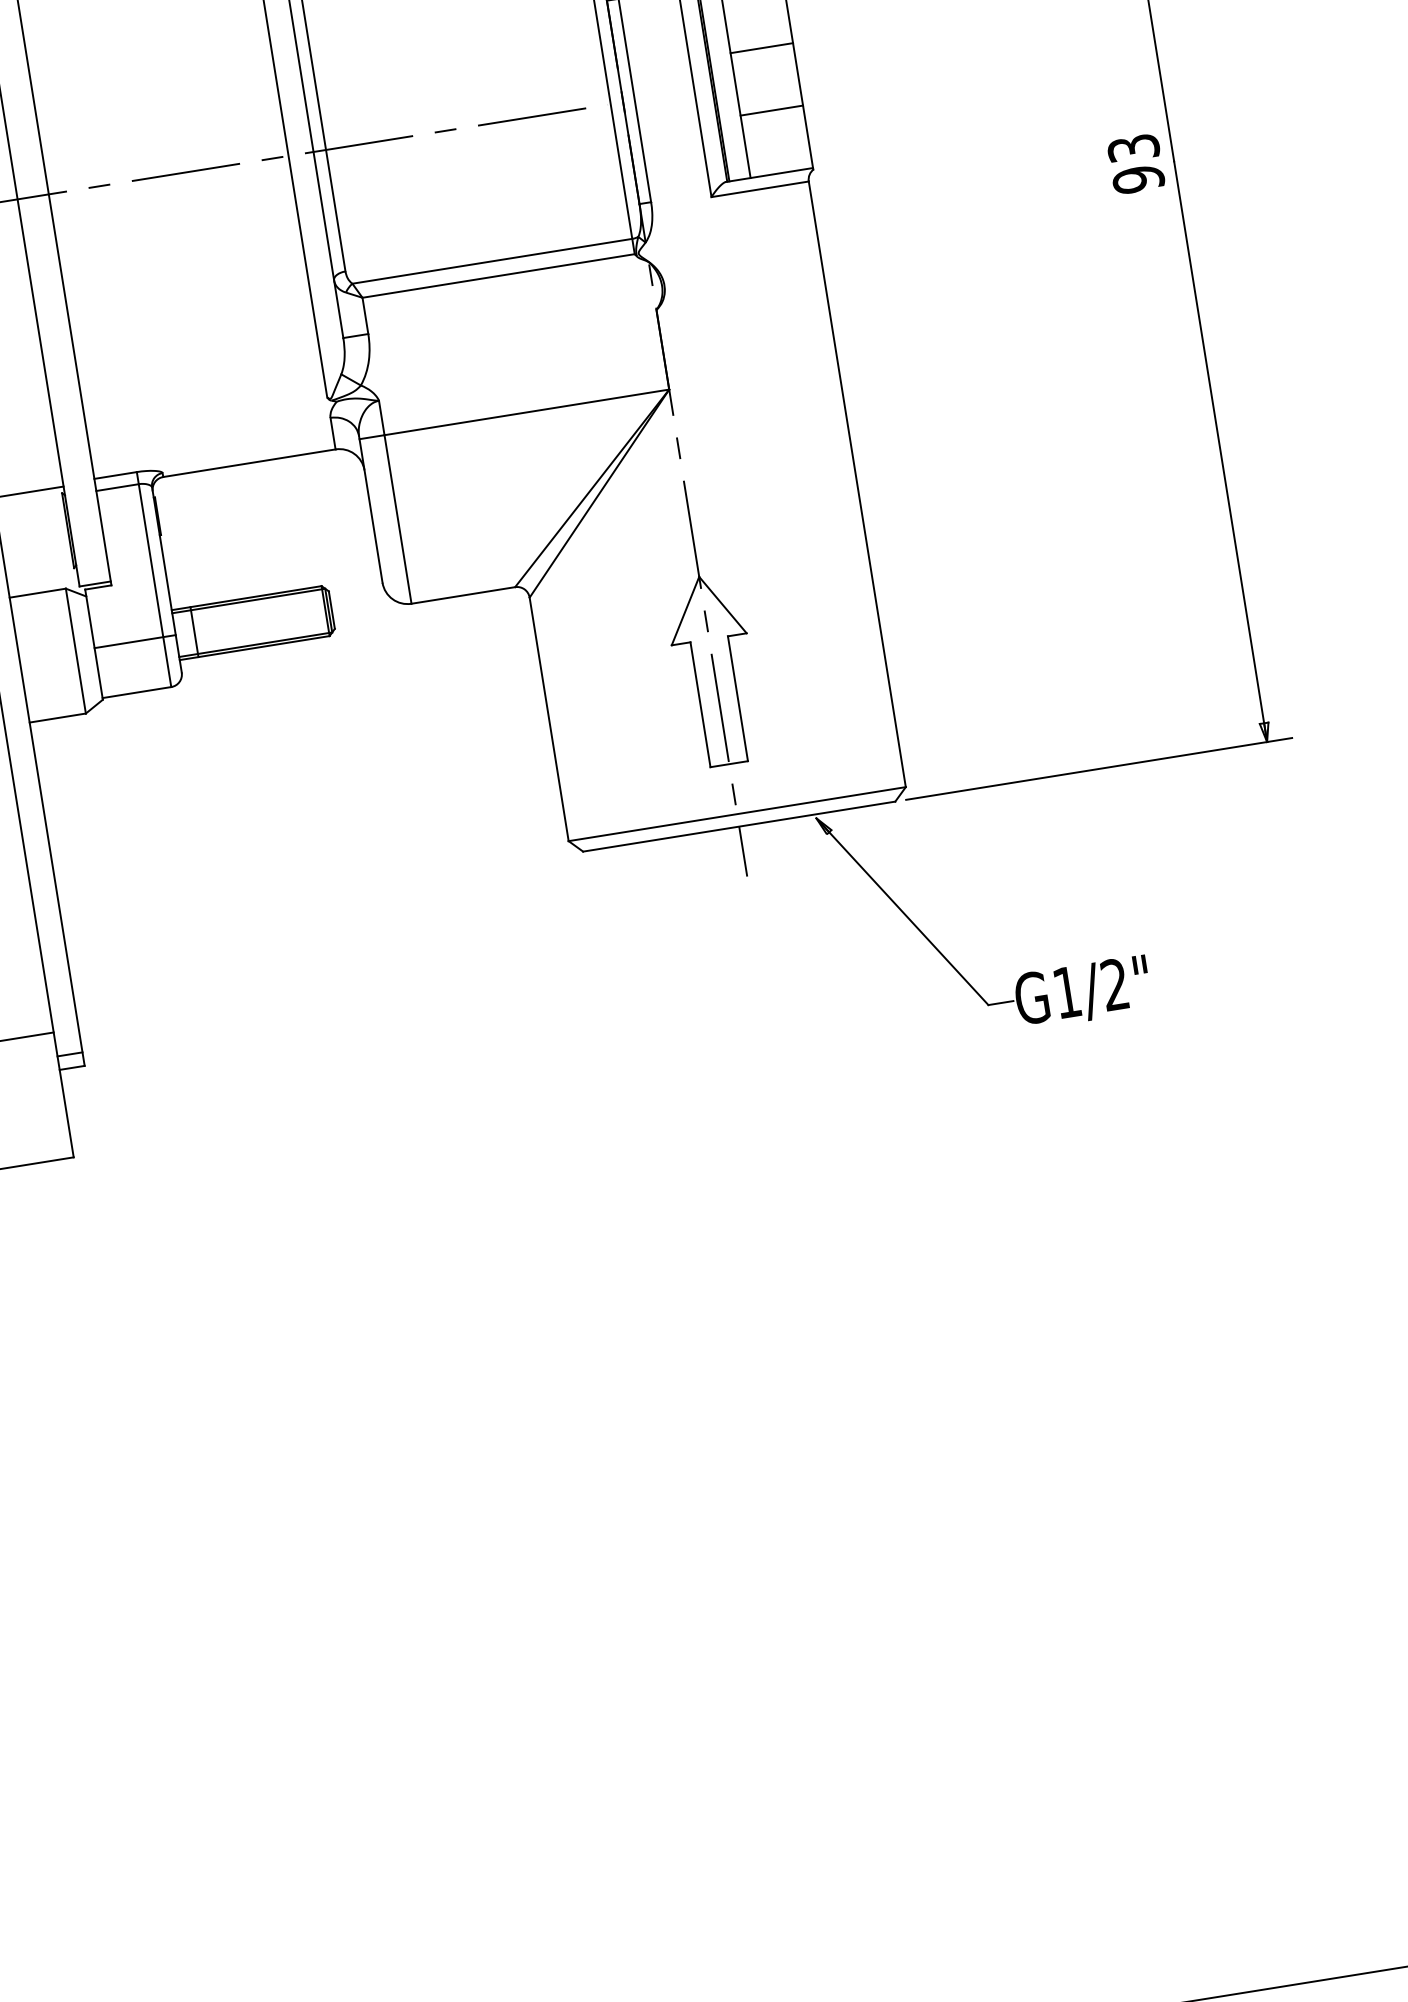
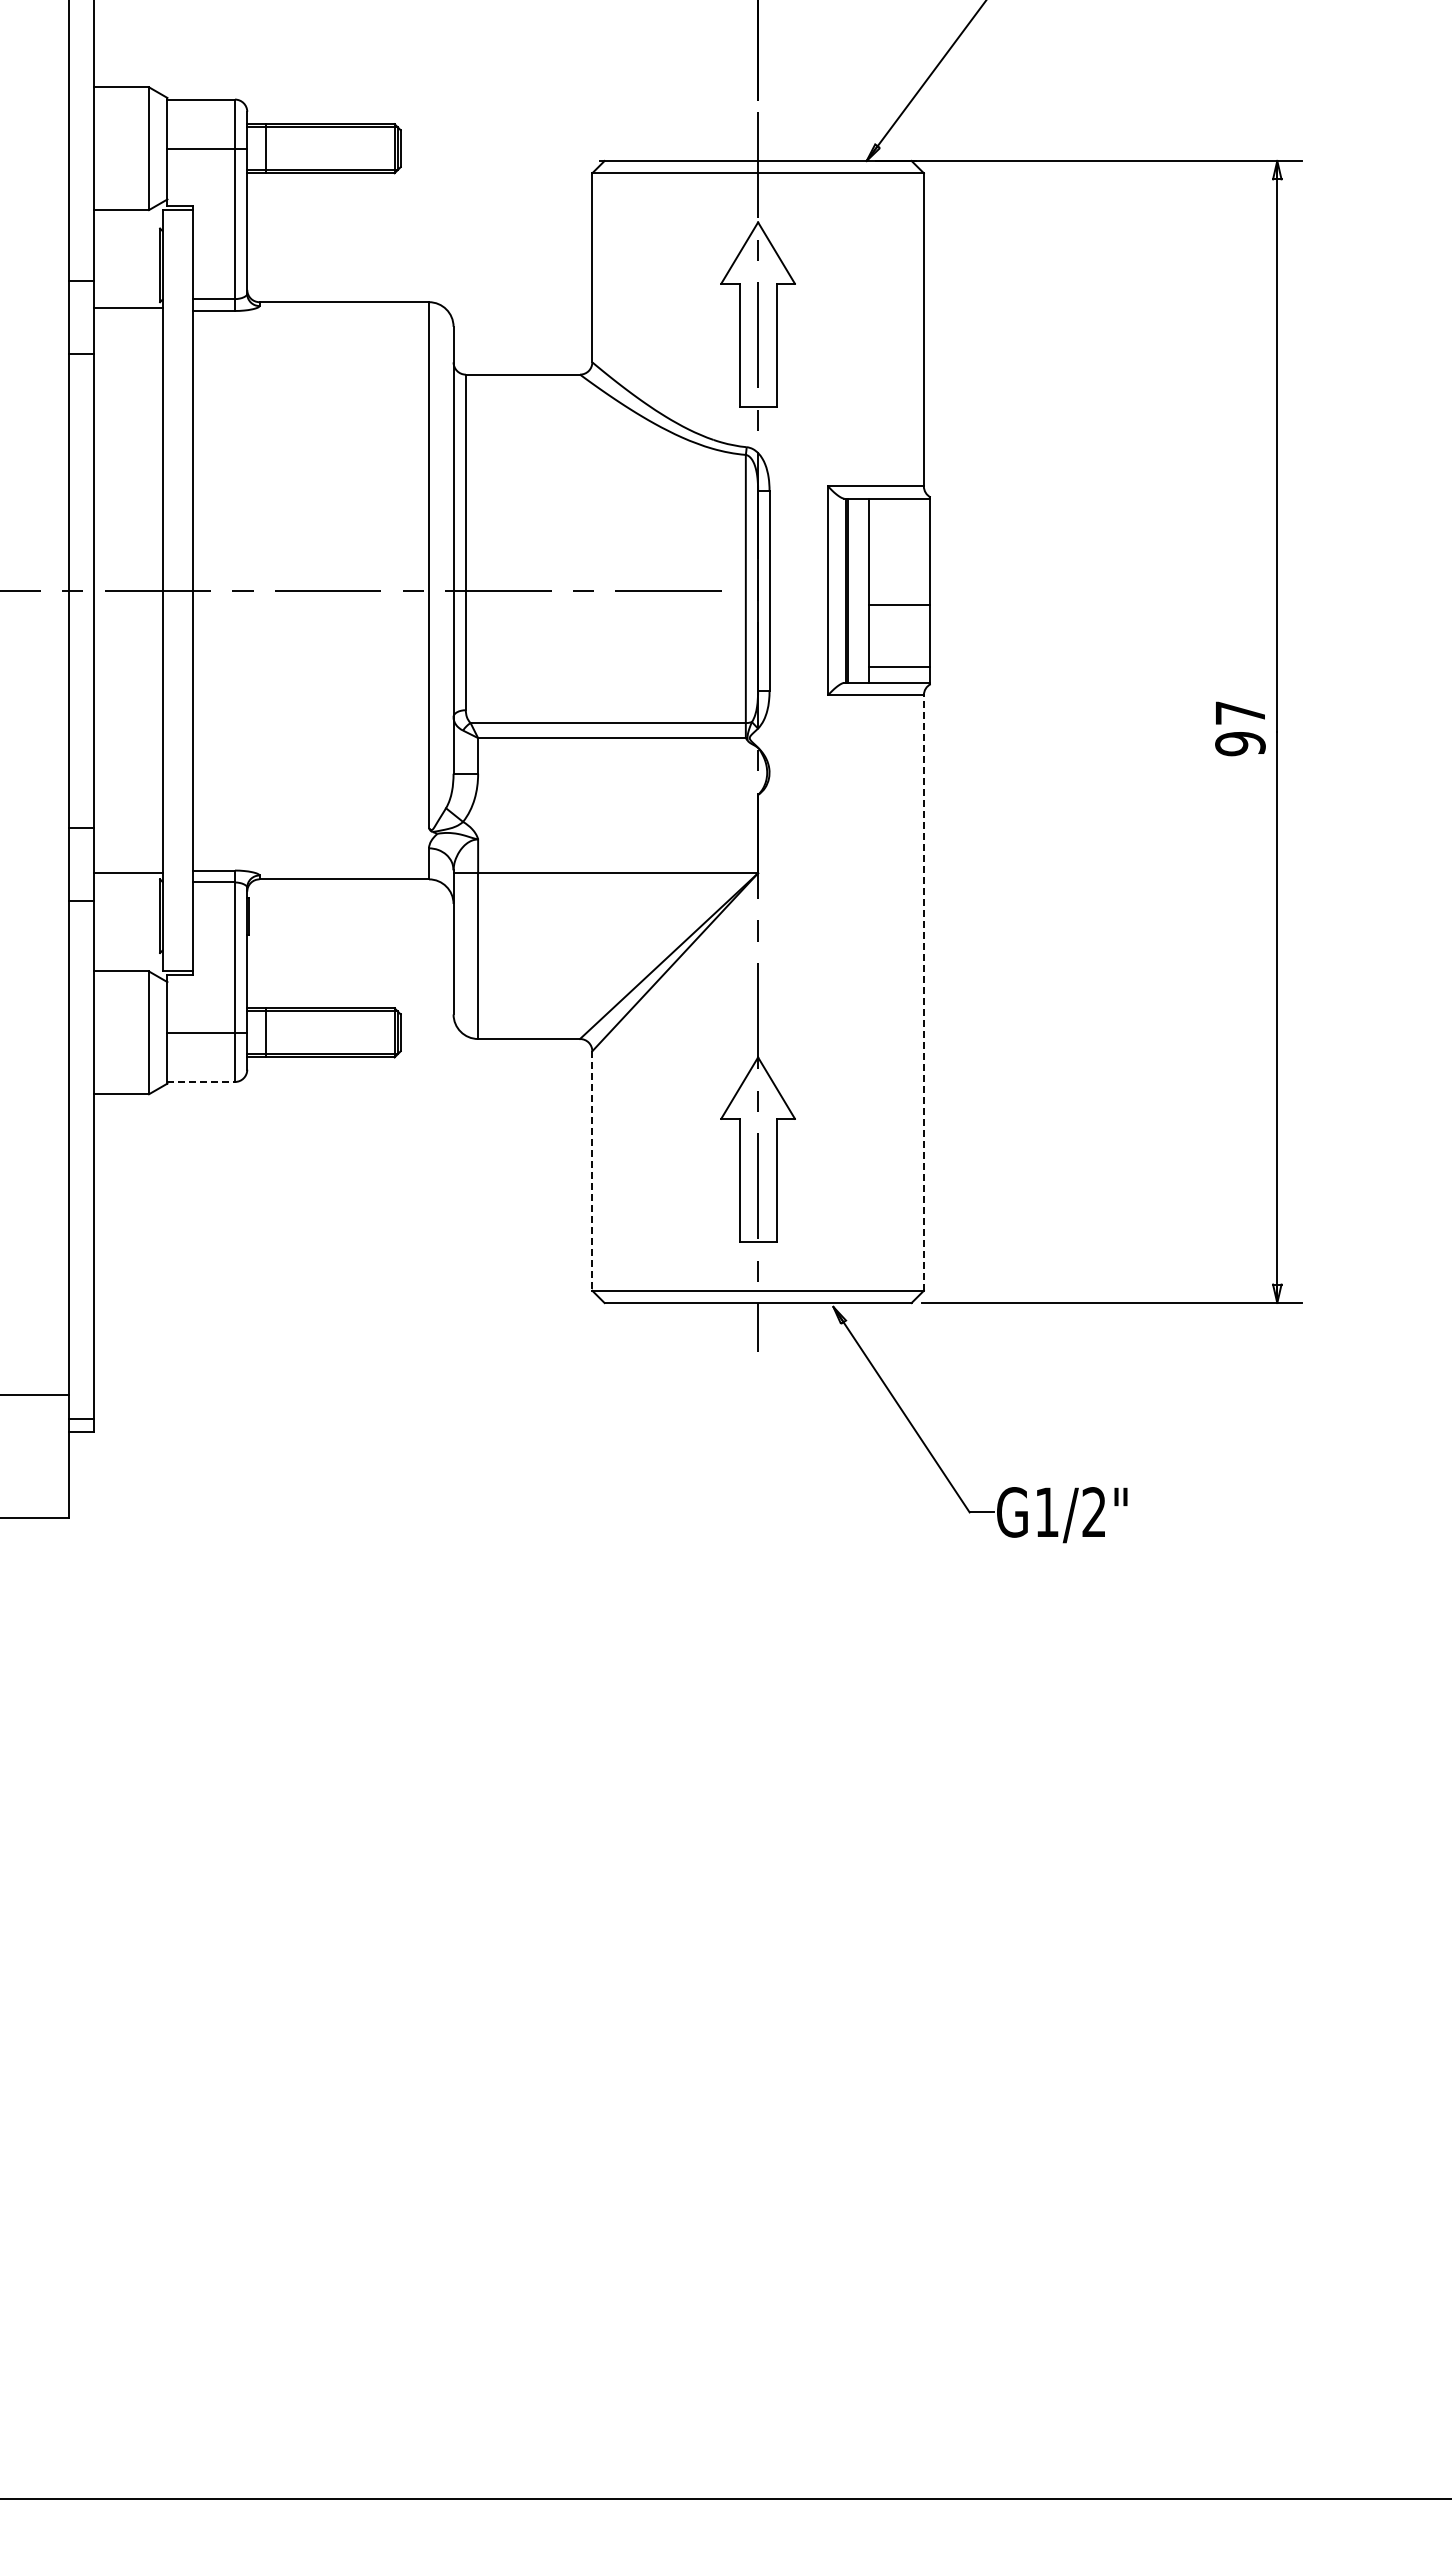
line: (762, 48) -> (899, 605), moved
line: (771, 110) -> (899, 667), moved
text: (1133, 147) -> (1240, 712), 93 -> 97
line: (856, 483) -> (923, 992), solid -> dashed
line: (137, 693) -> (201, 1082), solid -> dashed
line: (549, 719) -> (592, 1171), solid -> dashed

